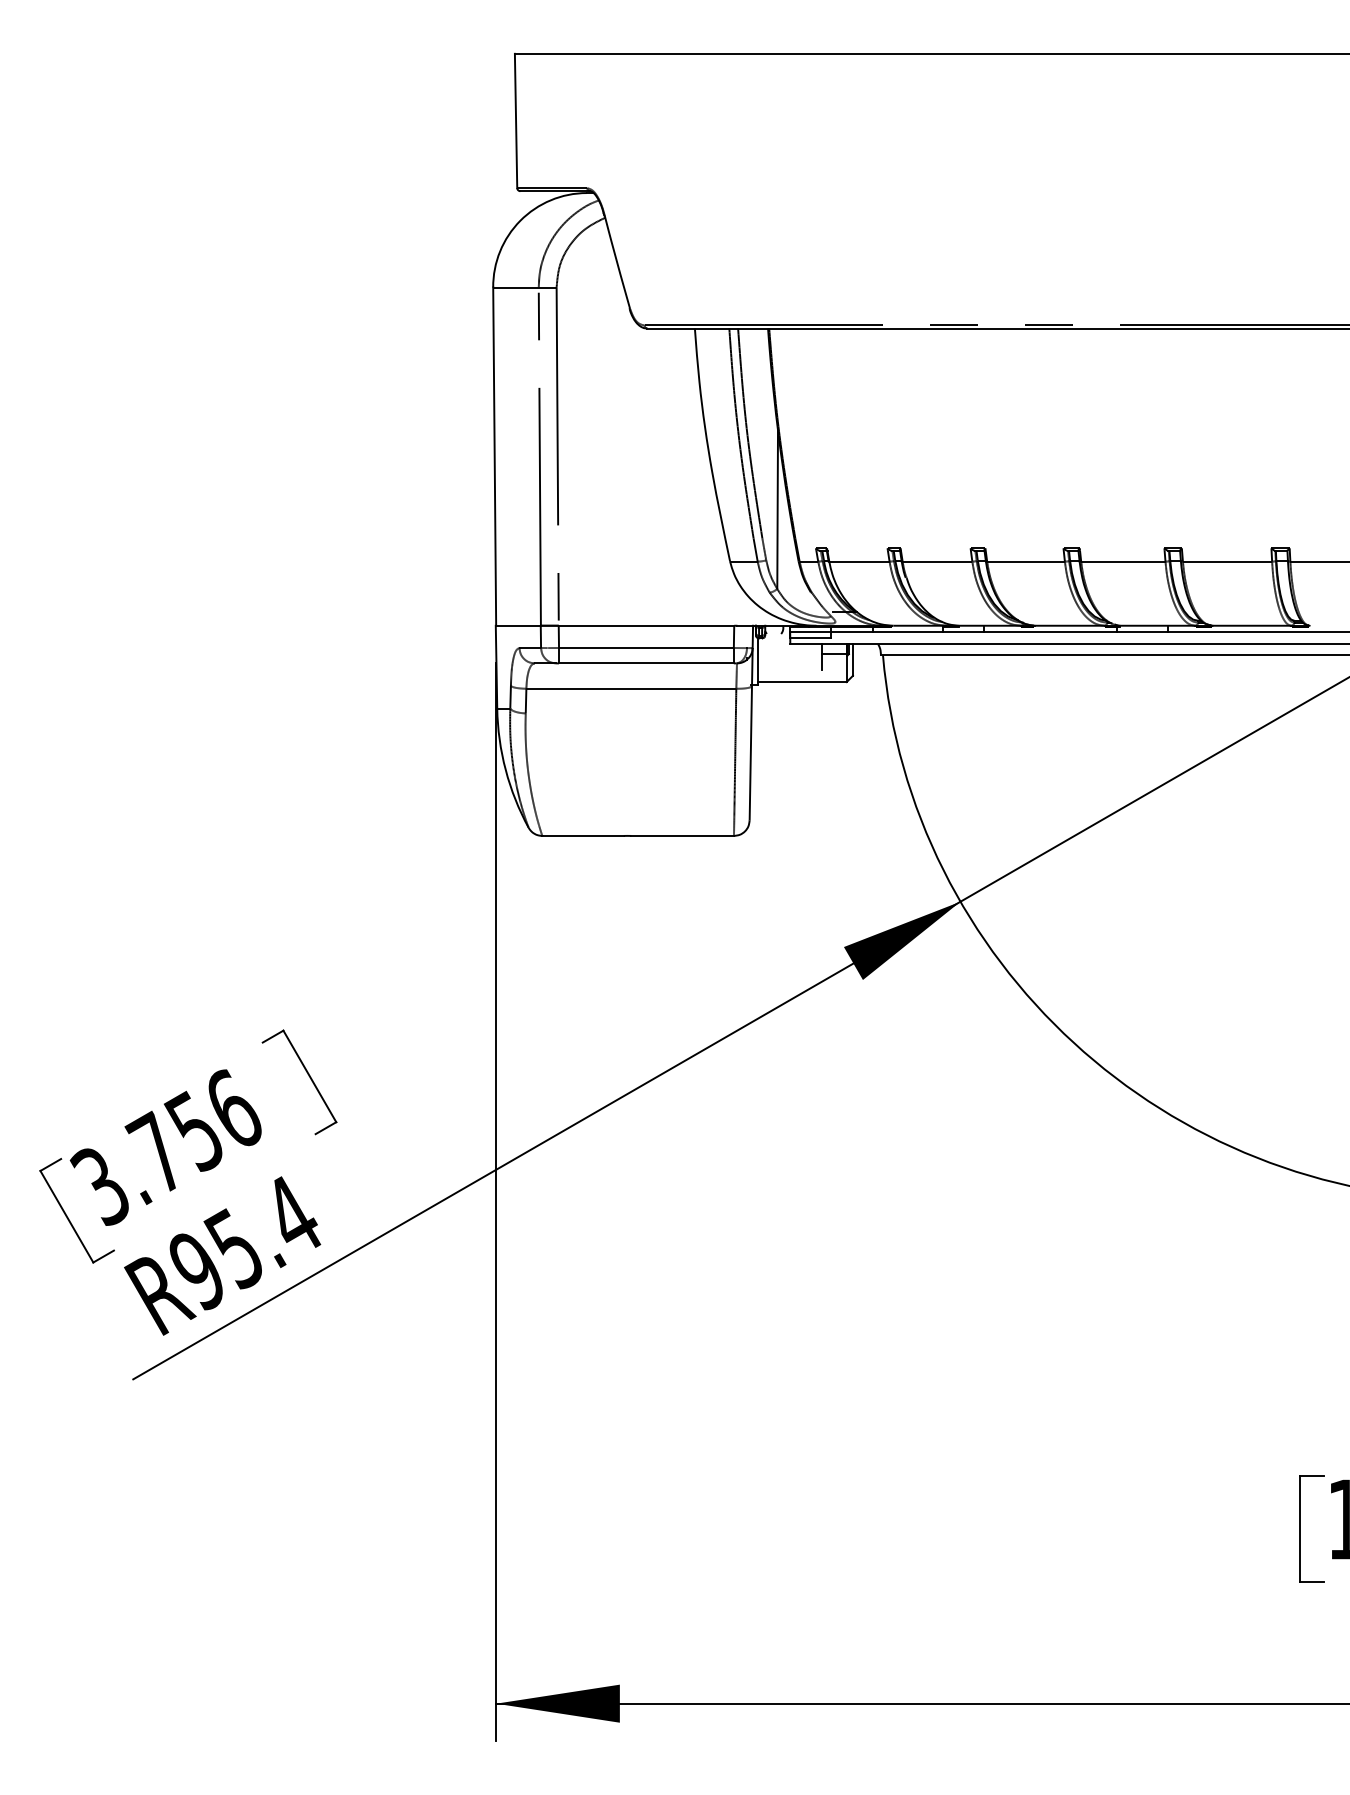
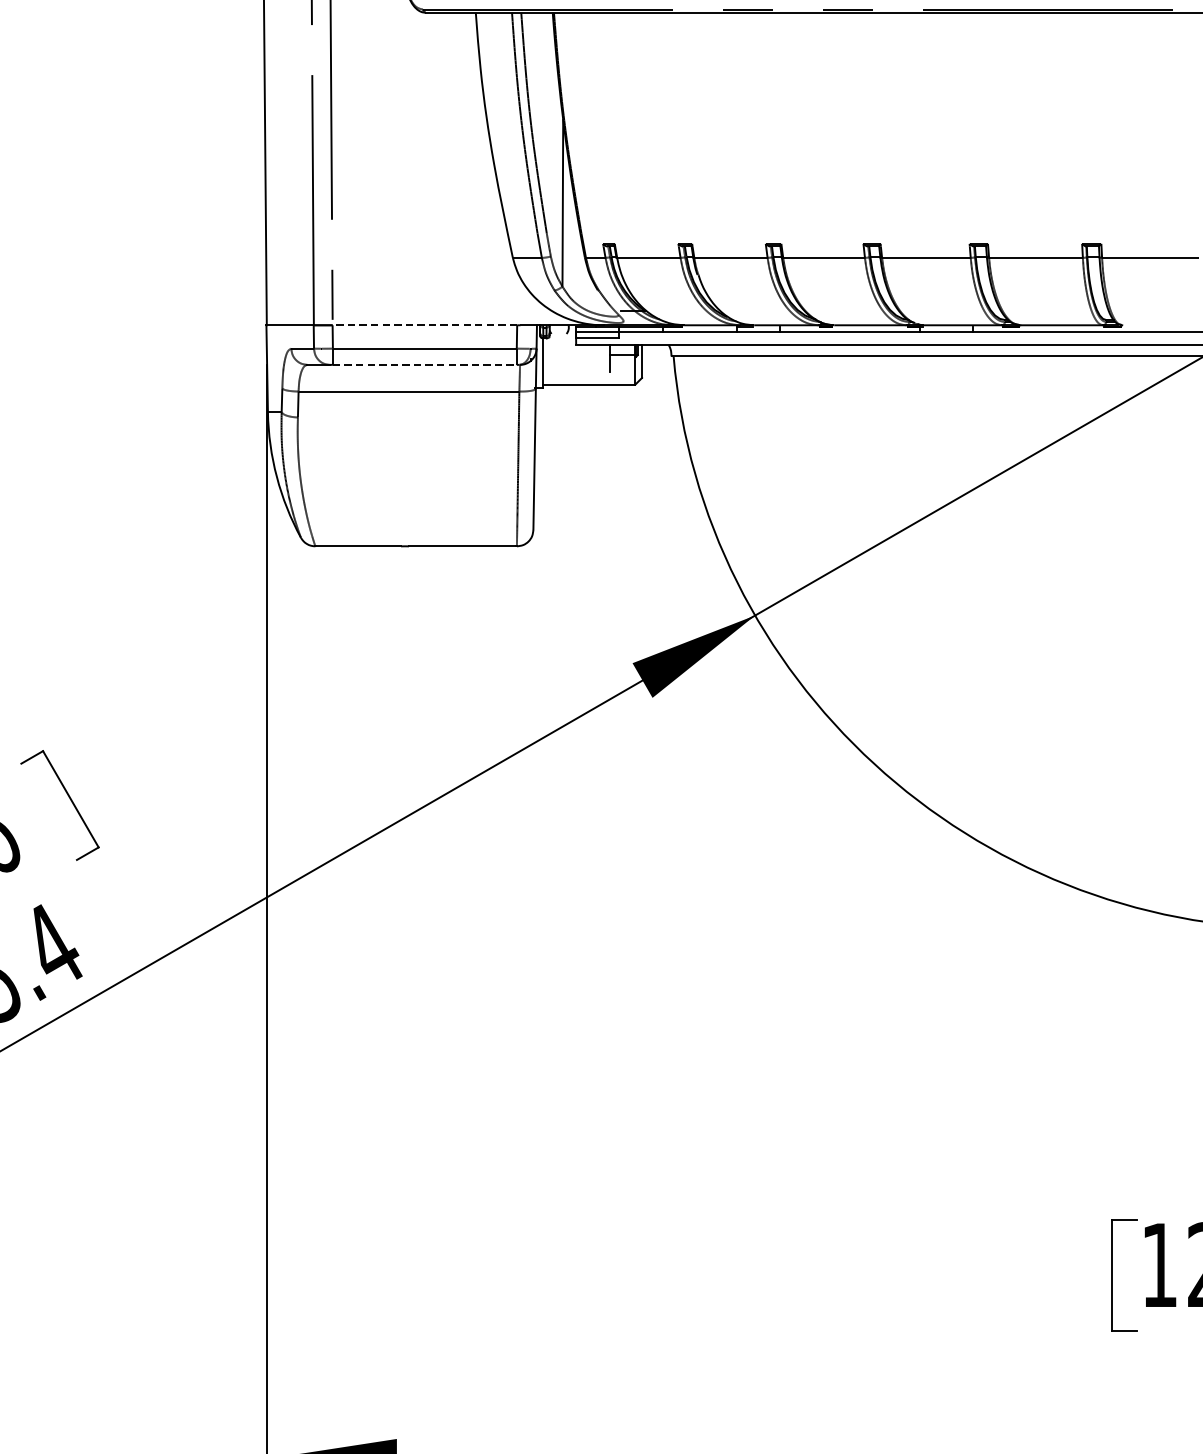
line: (646, 625) -> (424, 325), solid -> dashed
line: (646, 663) -> (424, 364), solid -> dashed

